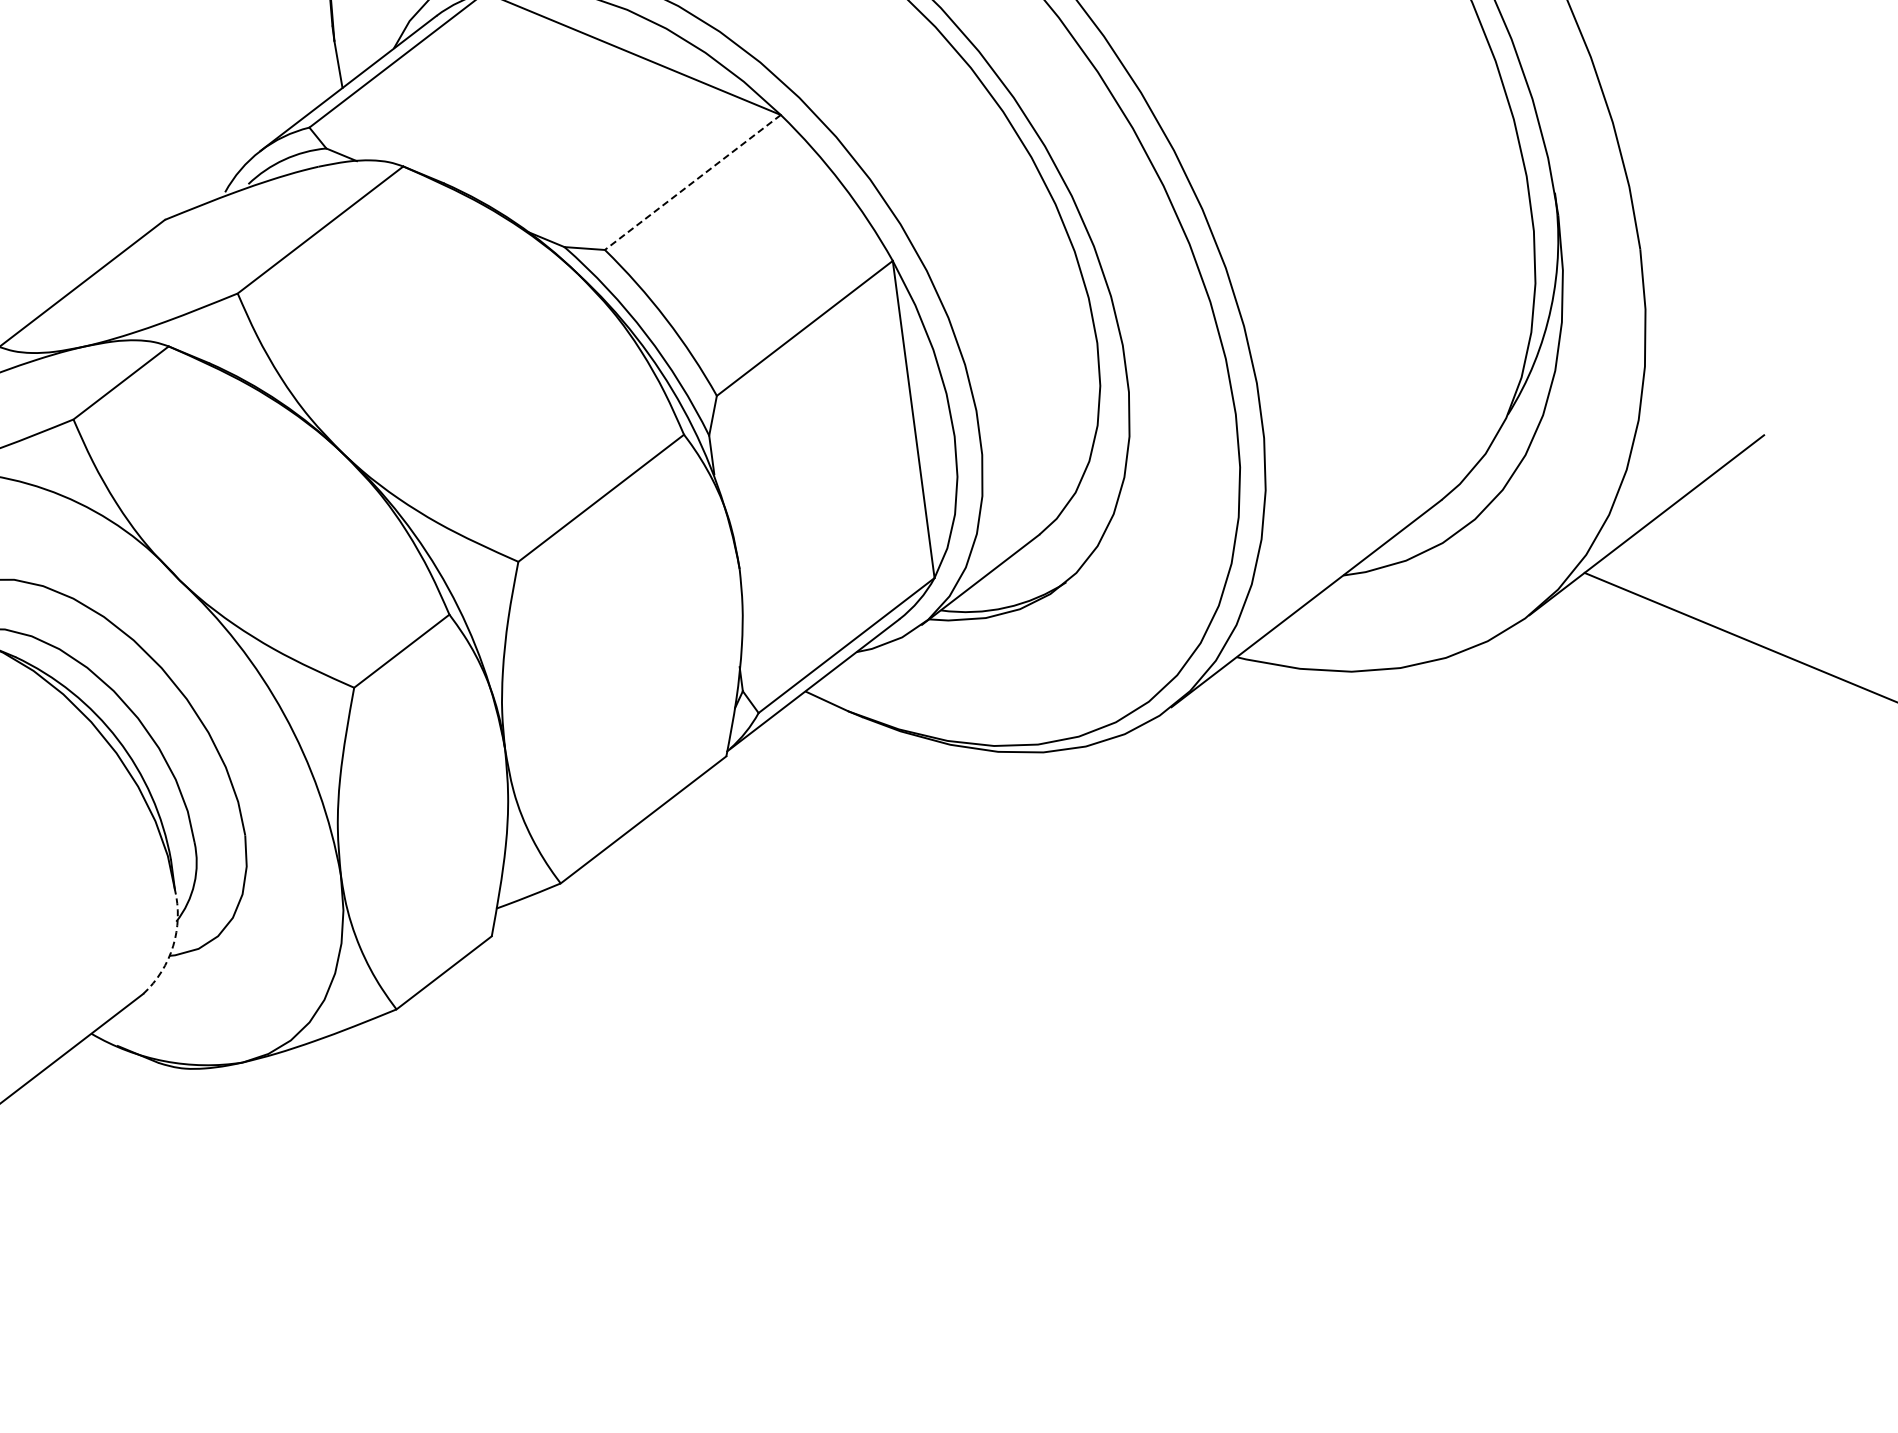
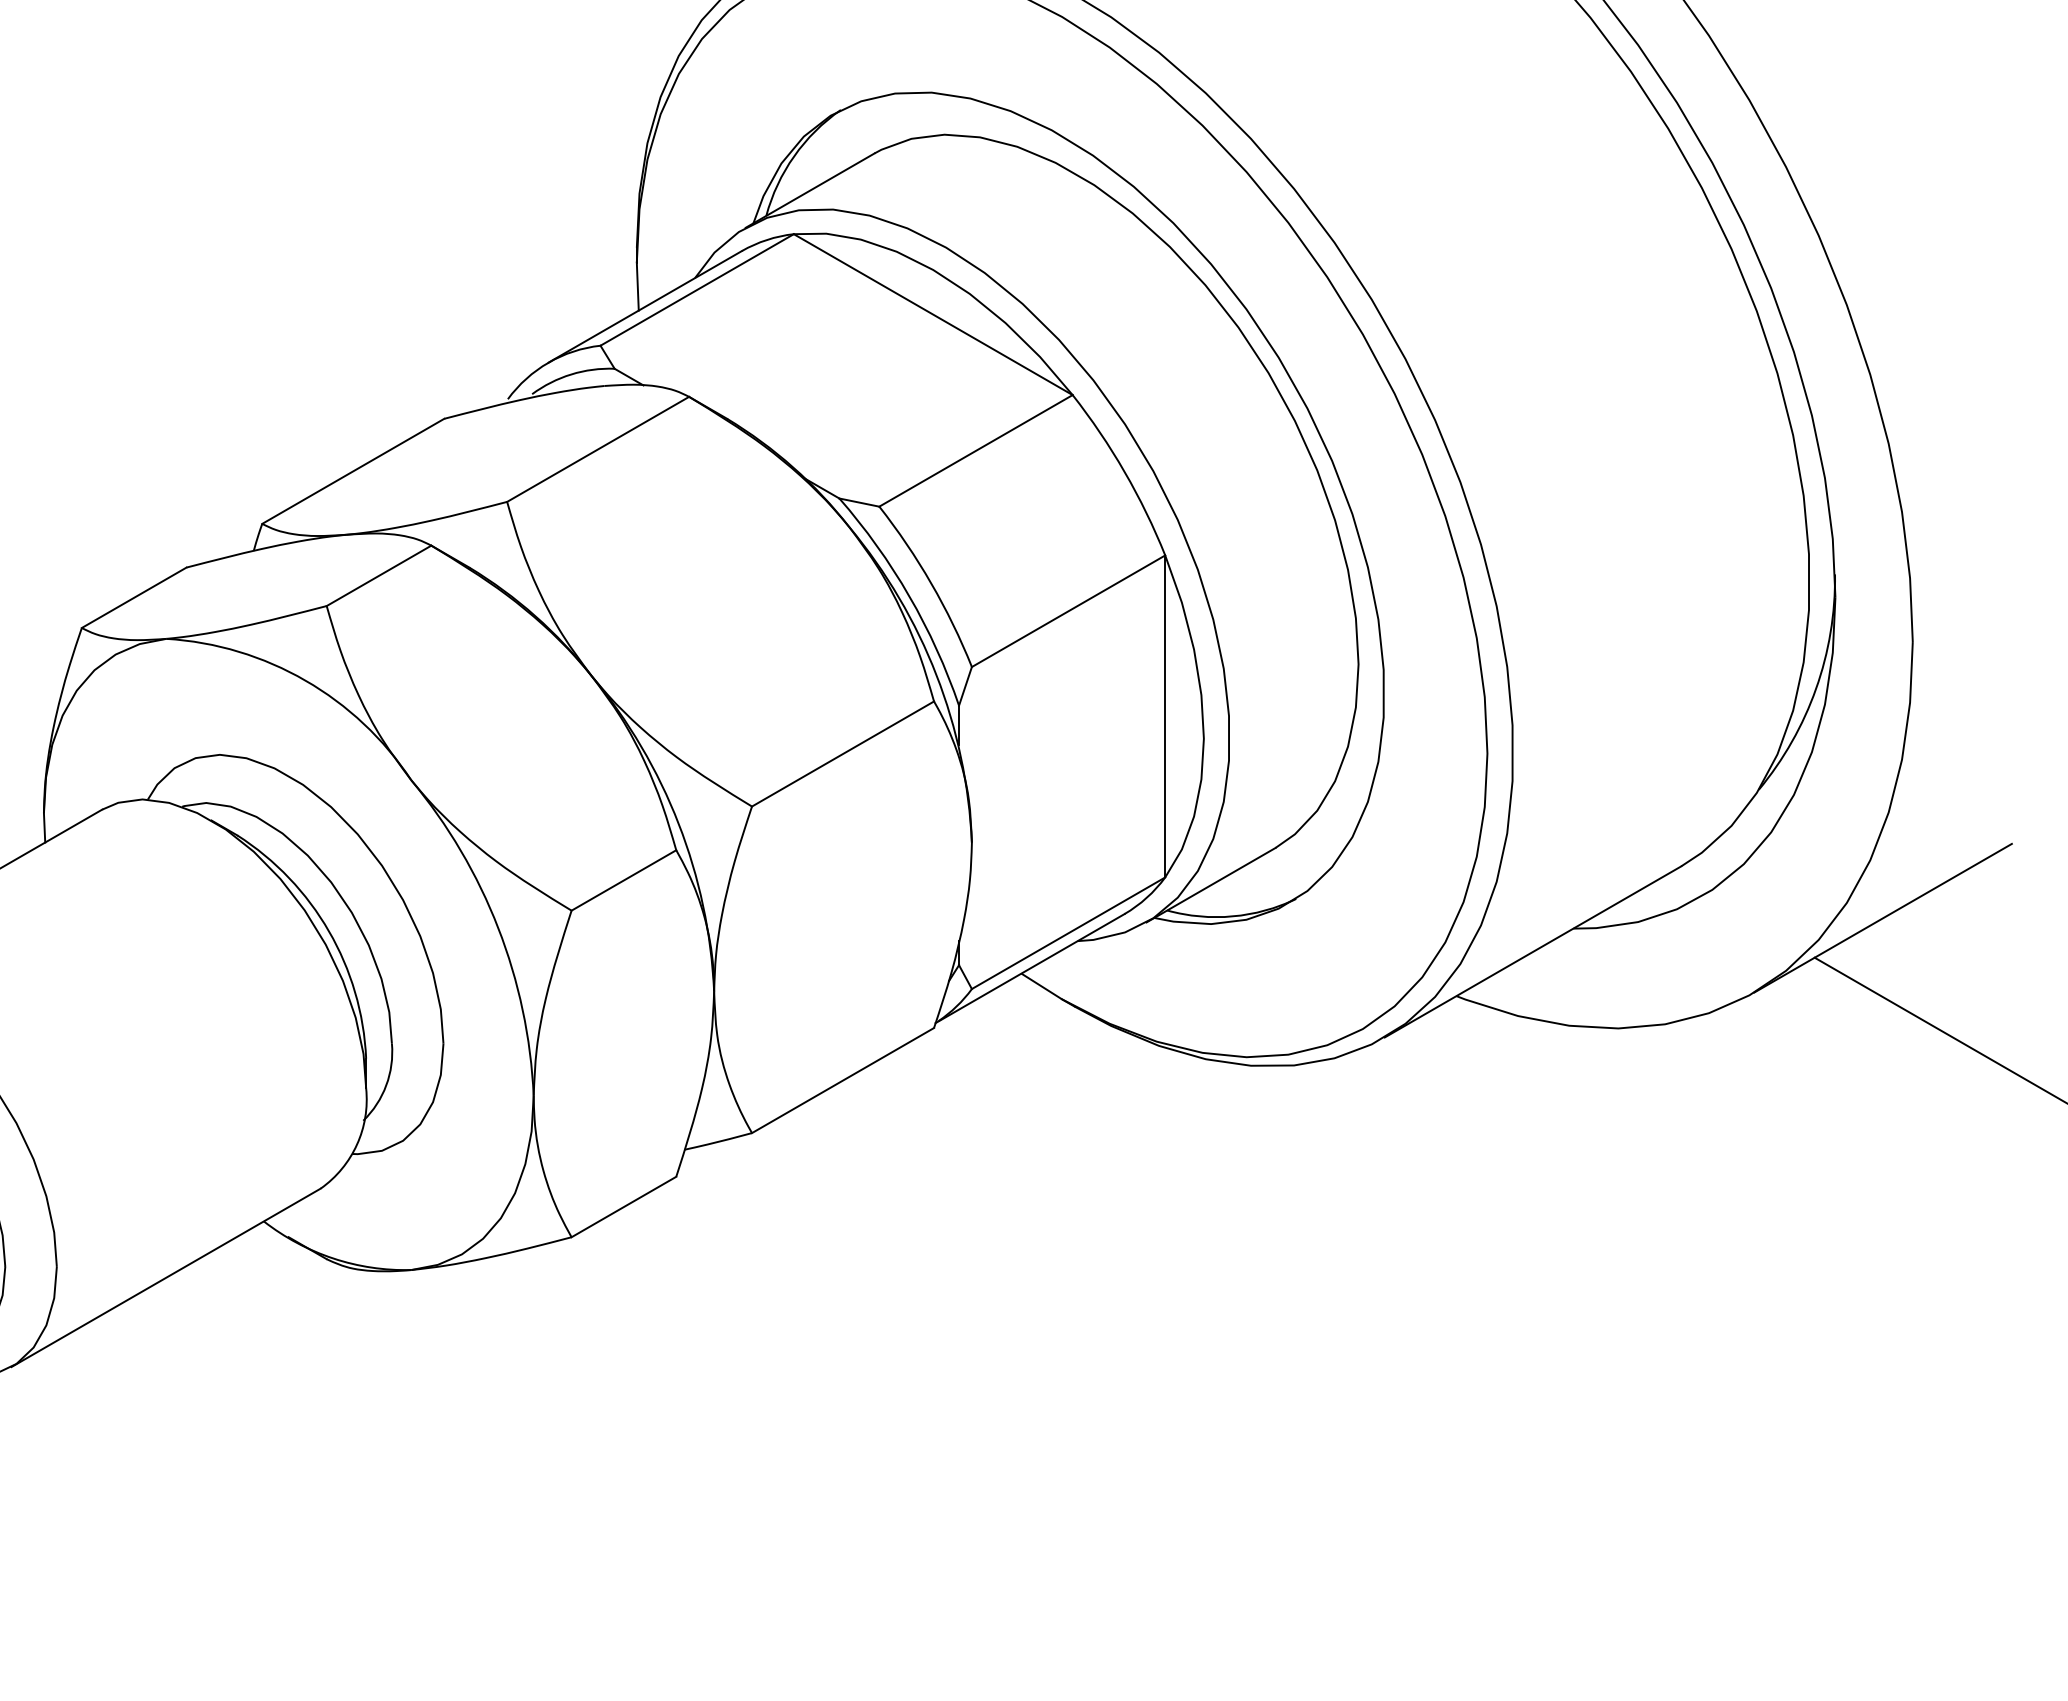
line: (692, 182) -> (975, 450), dashed -> solid
arc: (173, 945) -> (357, 1144), dashed -> solid

